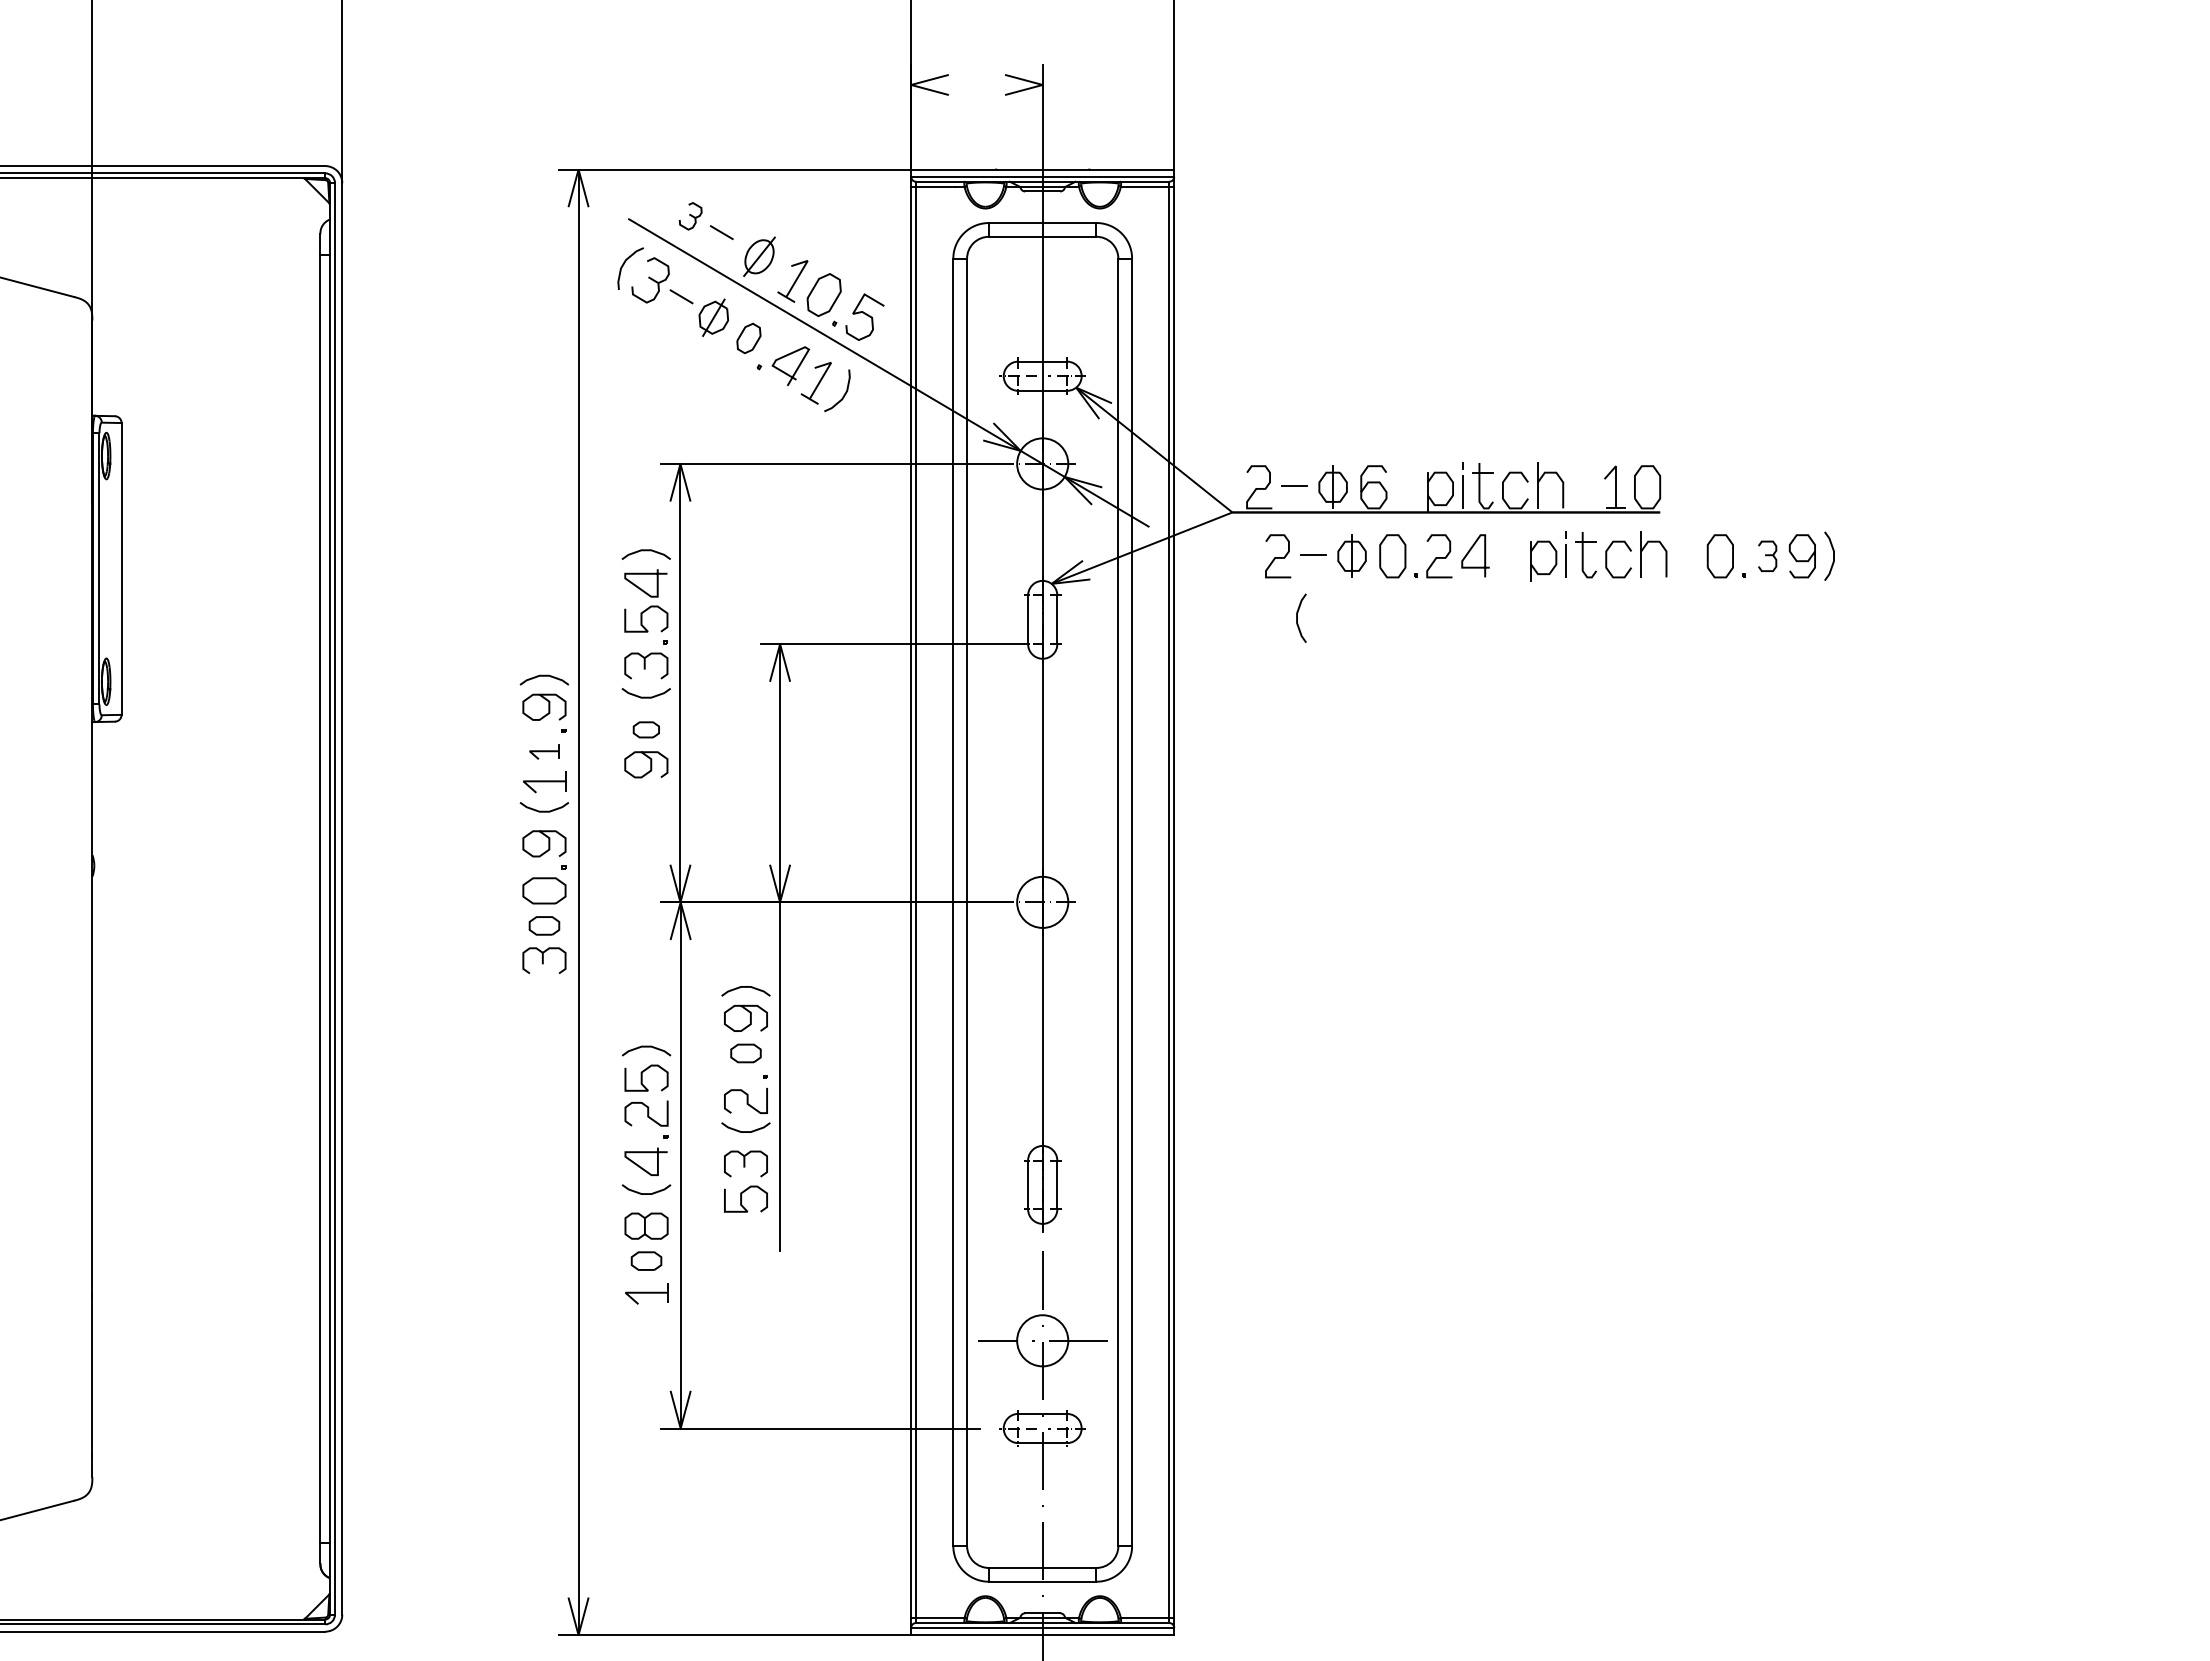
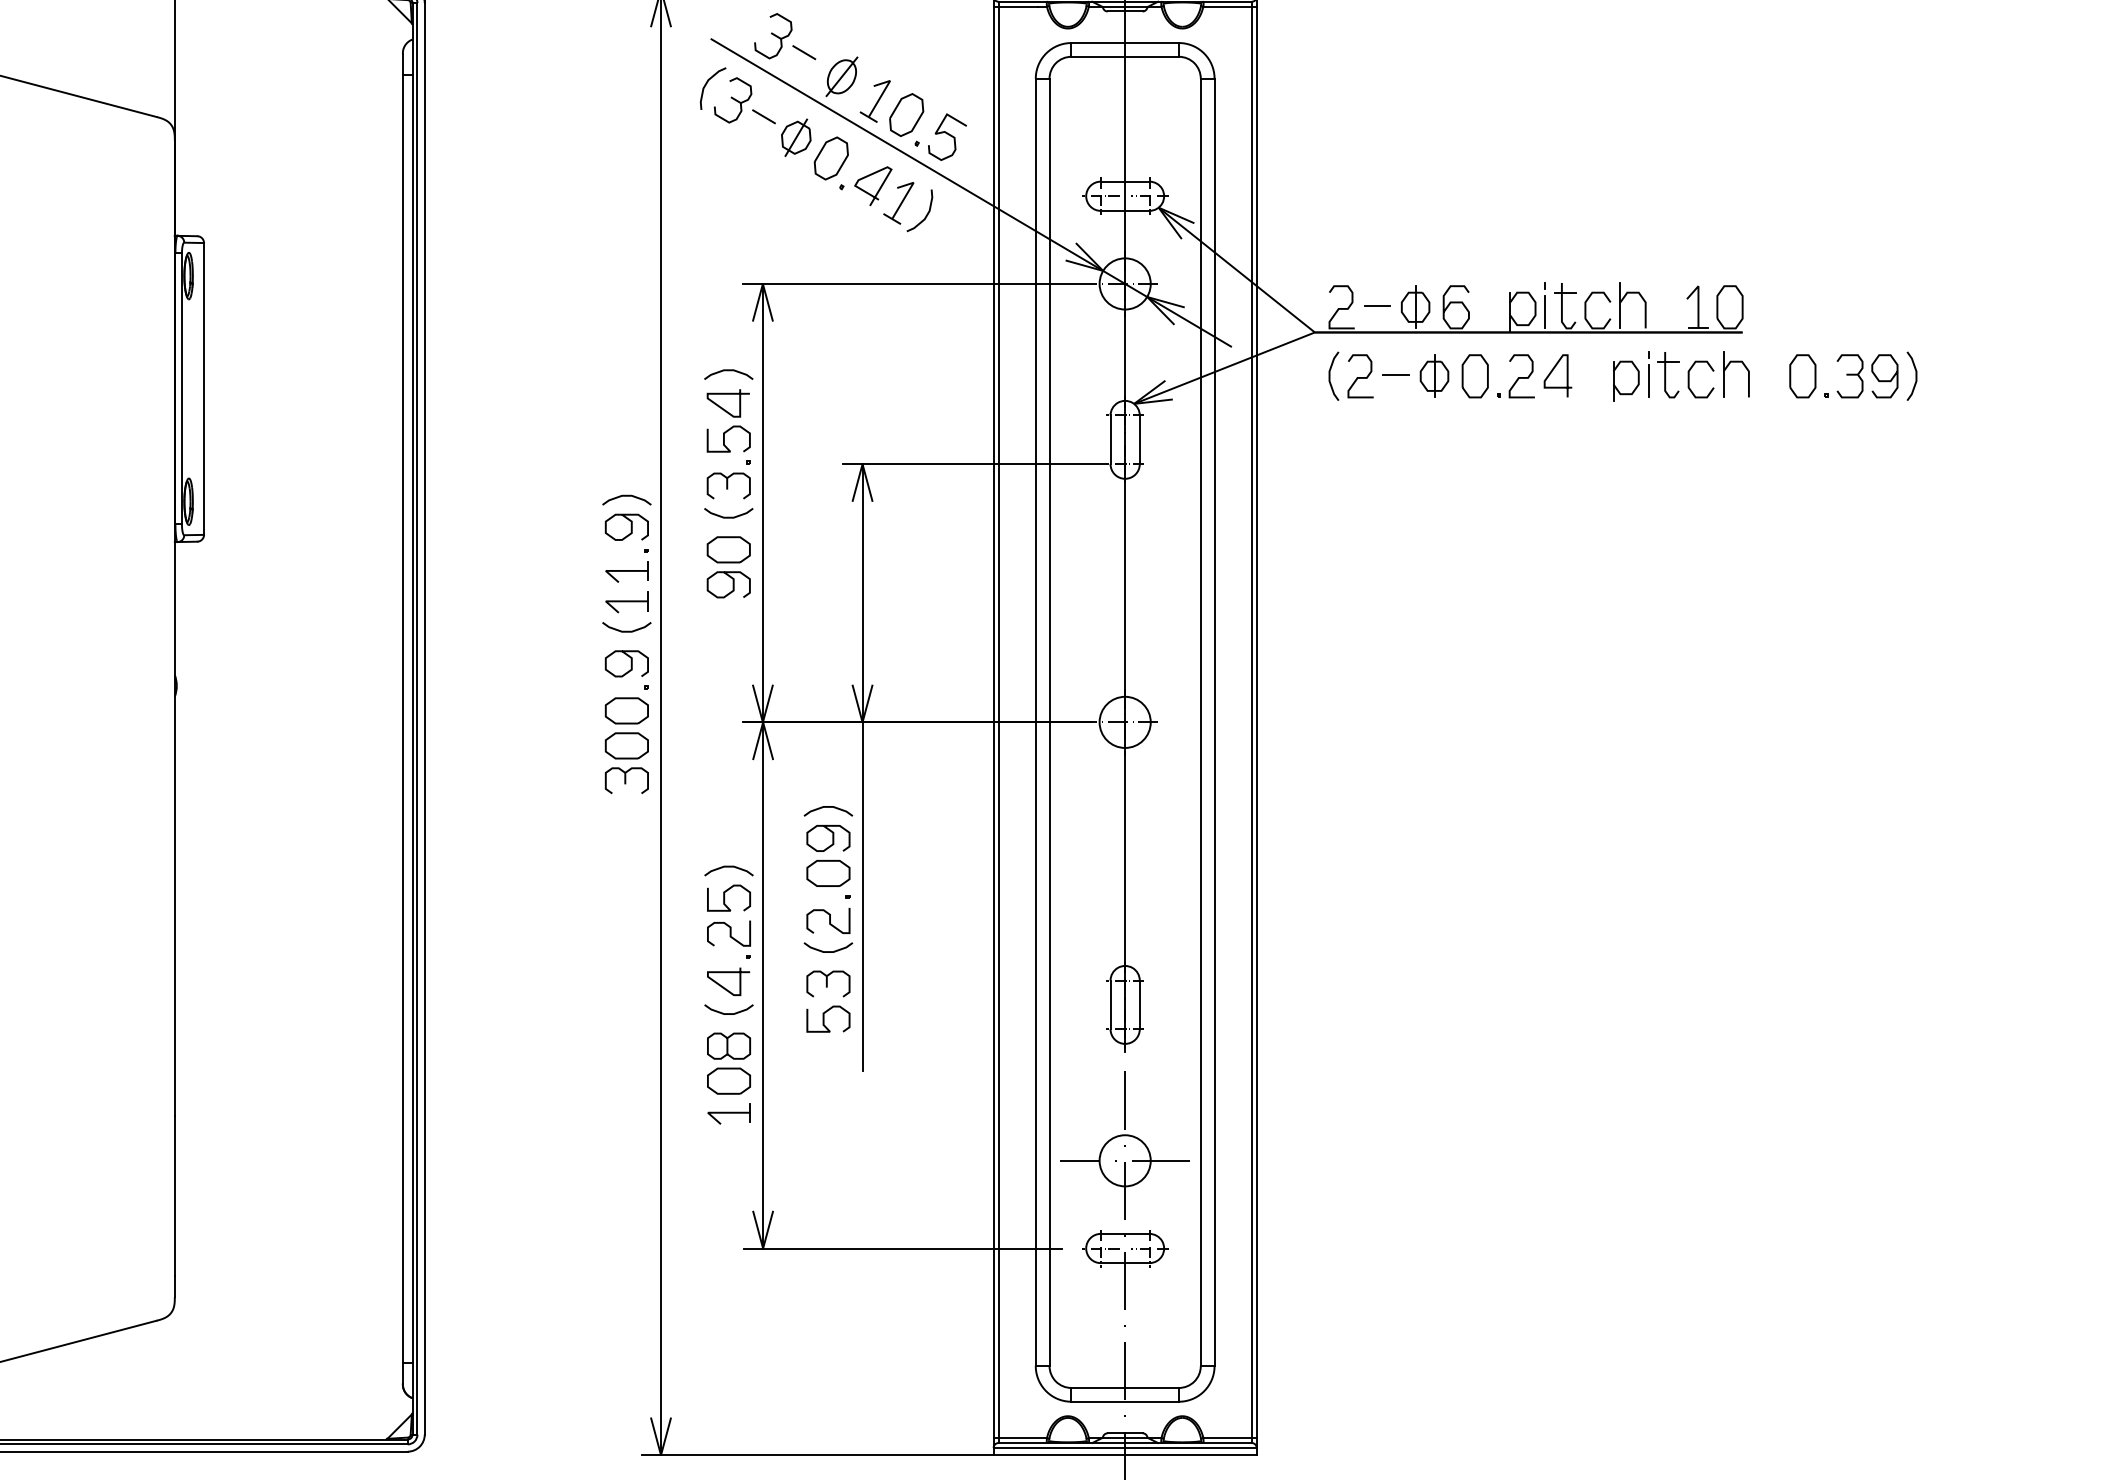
part: (690, 216) -> (772, 36), size x1.67
part: (748, 338) -> (830, 158), size x1.43
part: (1767, 556) -> (1849, 376), size x1.43
curve: (1297, 617) -> (1329, 375), moved
part: (646, 729) -> (728, 549), size x1.67
part: (544, 751) -> (626, 571), size x1.43
part: (544, 925) -> (626, 745), size x1.43
part: (745, 1053) -> (827, 873), size x1.43
part: (646, 1260) -> (728, 1080), size x1.43

